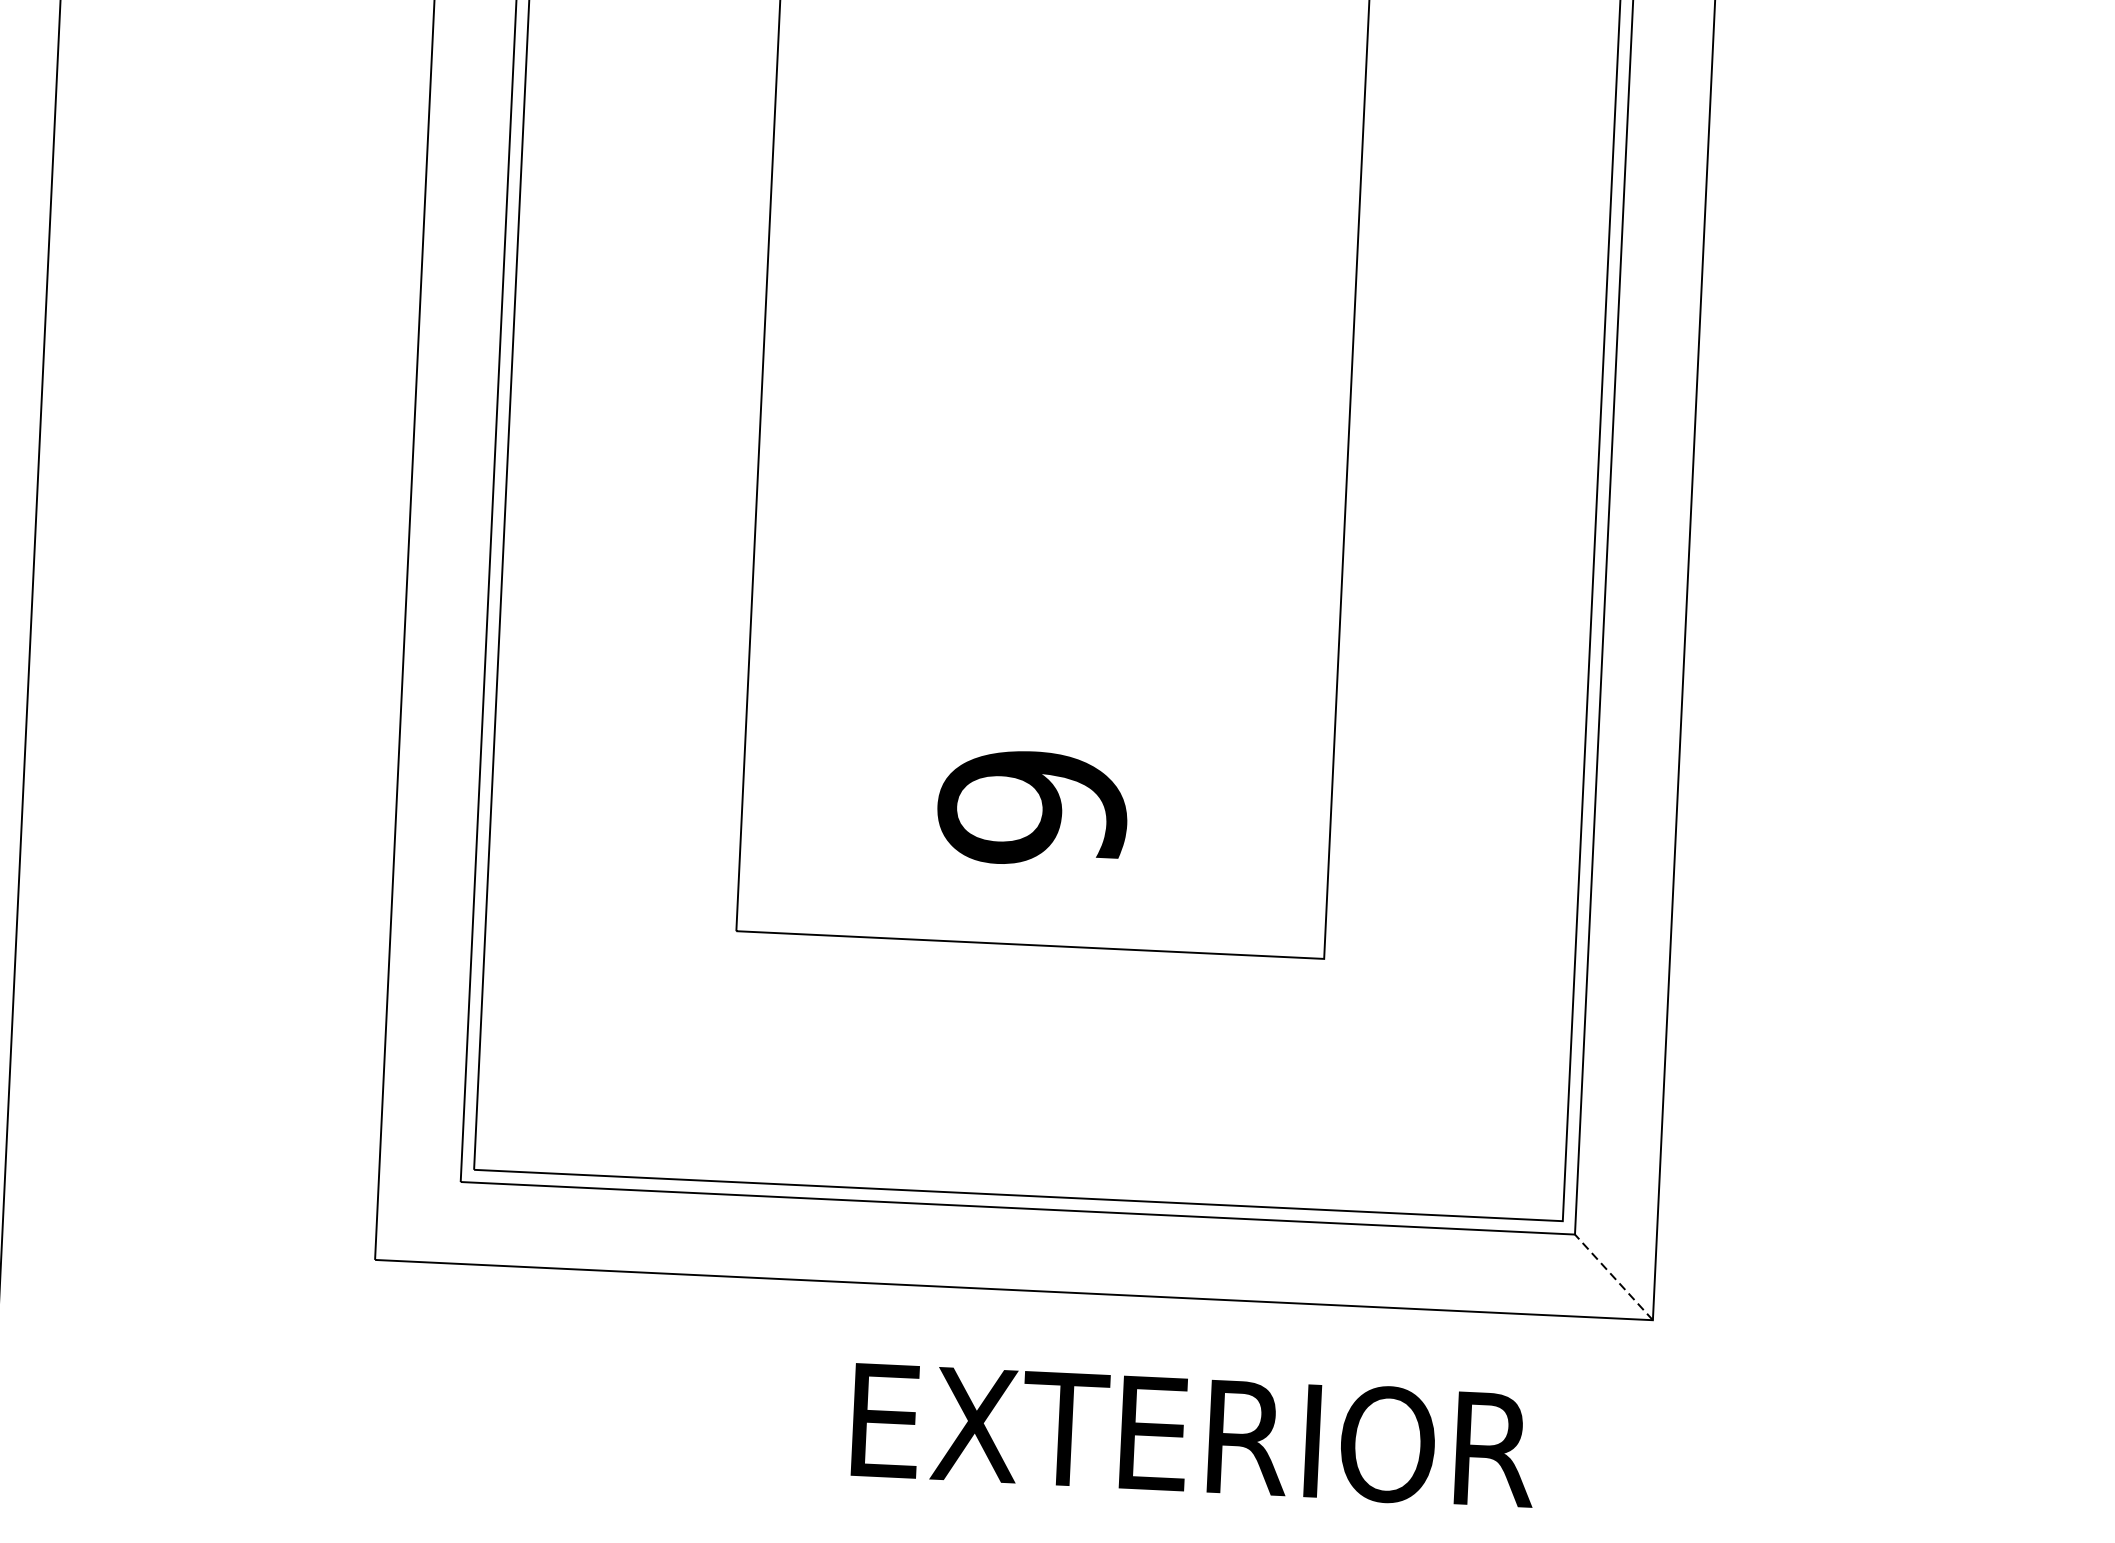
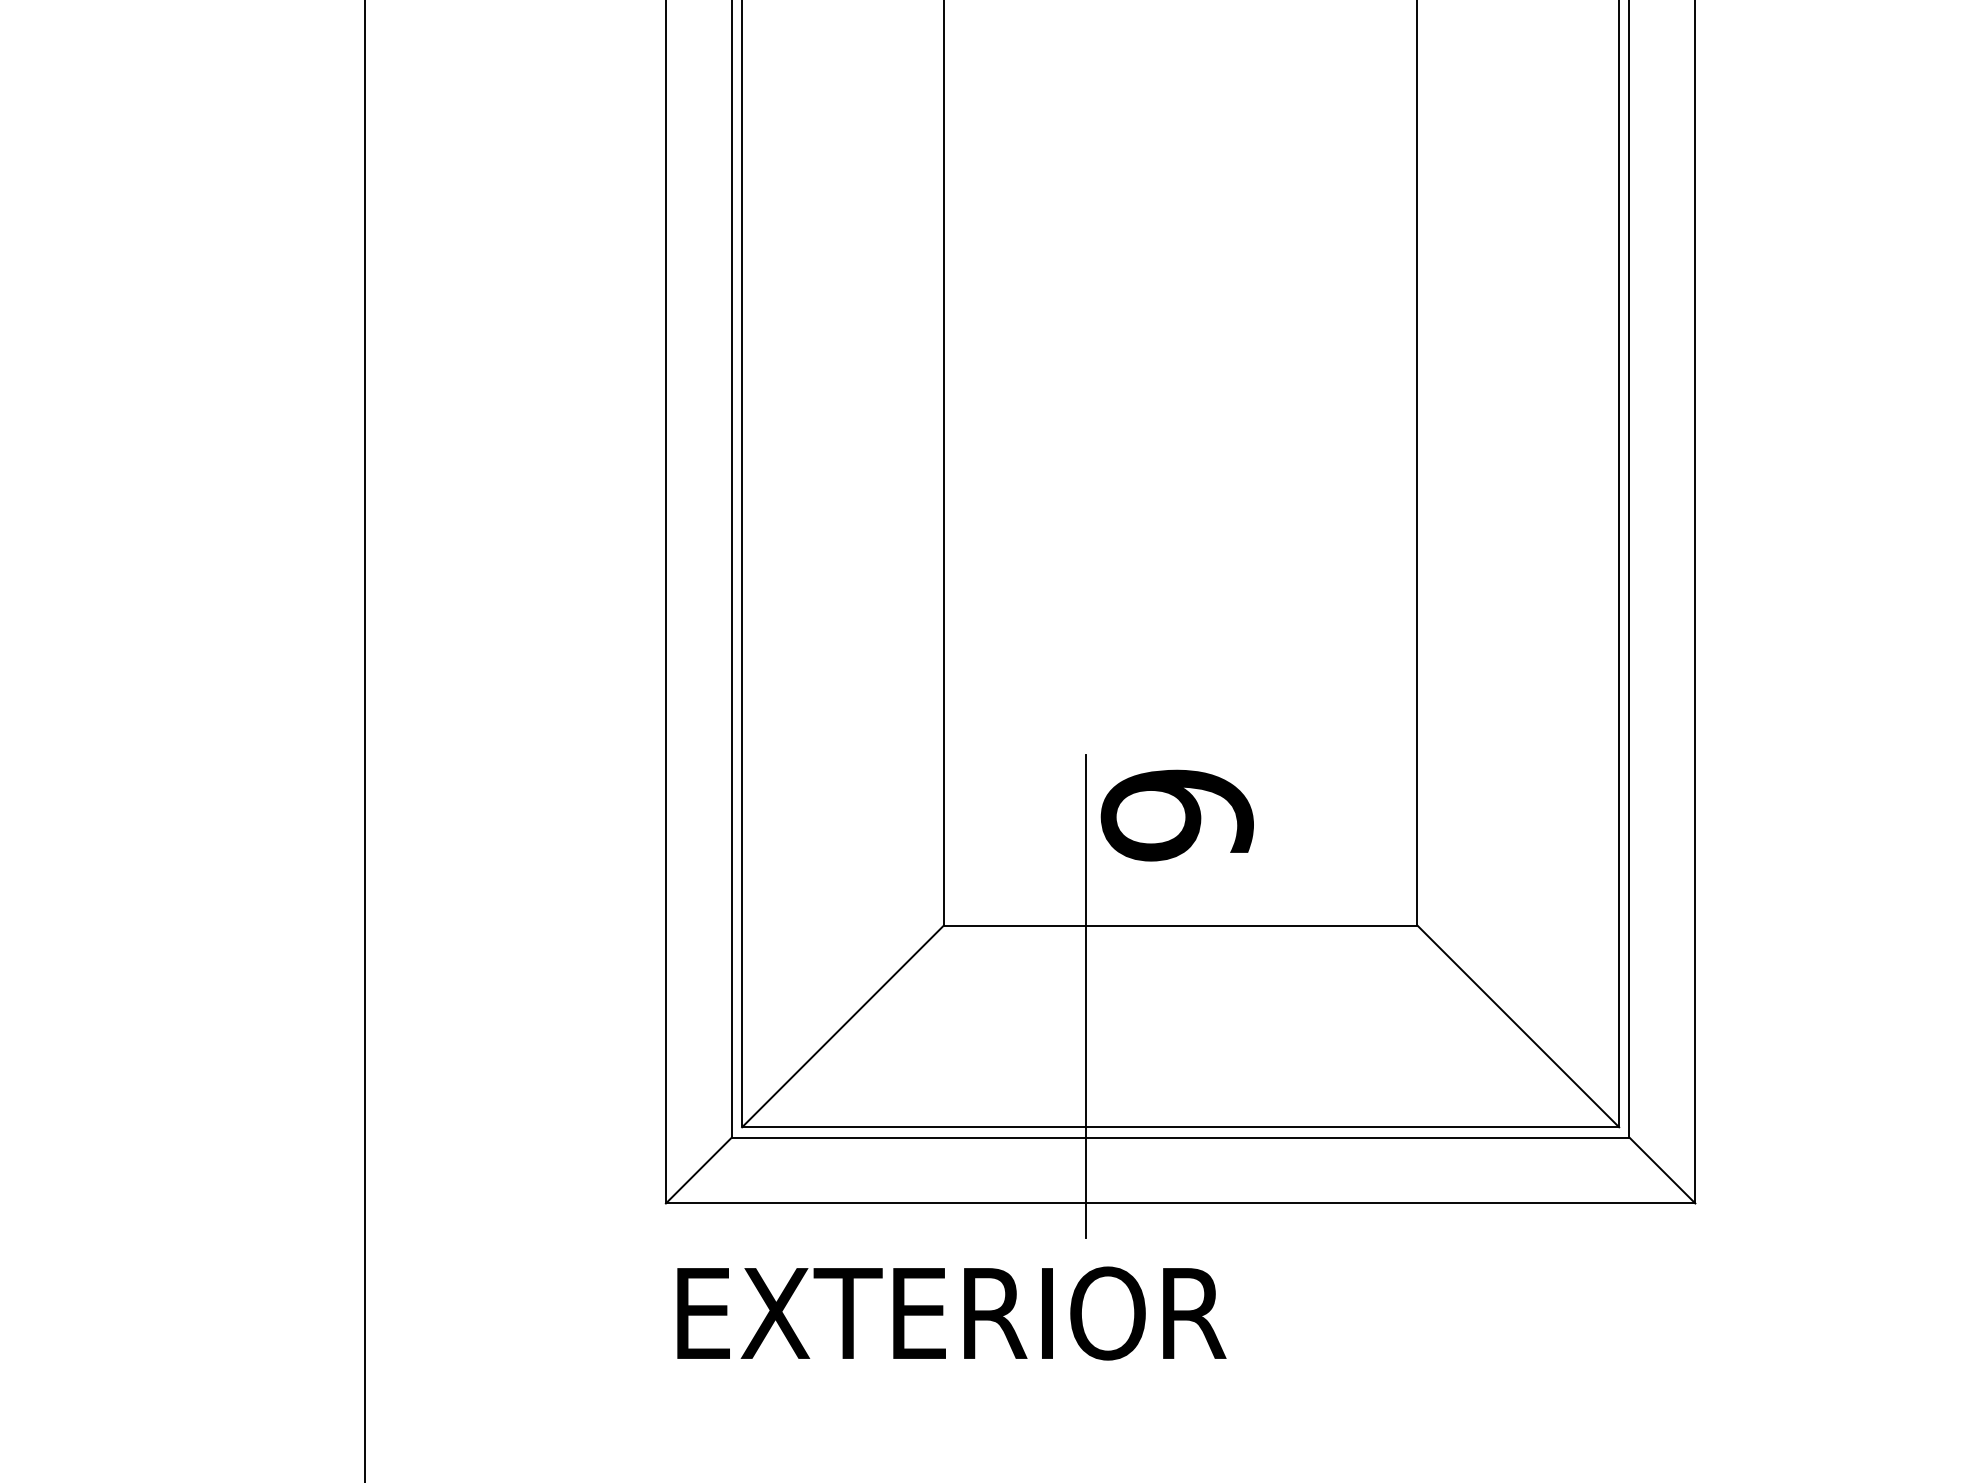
line: (909, 1027) -> (1086, 996), added
line: (604, 1050) -> (842, 1026), added
line: (1443, 1090) -> (1518, 1026), added
line: (417, 1220) -> (698, 1170), added
line: (1614, 1277) -> (1662, 1170), dashed -> solid
text: (1193, 1435) -> (951, 1313), moved

